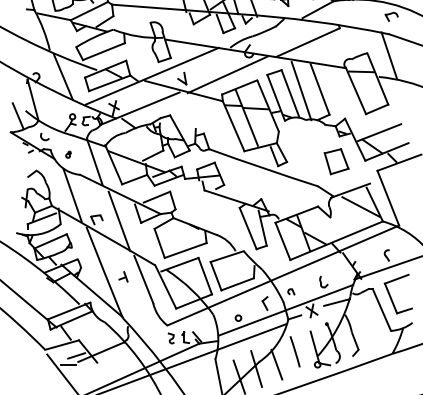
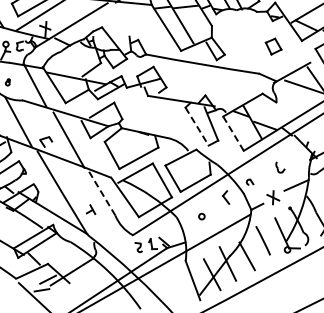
part: (336, 161) -> (273, 46), size x0.6
line: (248, 229) -> (197, 127), solid -> dashed
line: (282, 240) -> (232, 132), solid -> dashed
part: (123, 276) -> (90, 209), moved
line: (143, 279) -> (101, 193), solid -> dashed
line: (285, 309) -> (246, 200), removed

